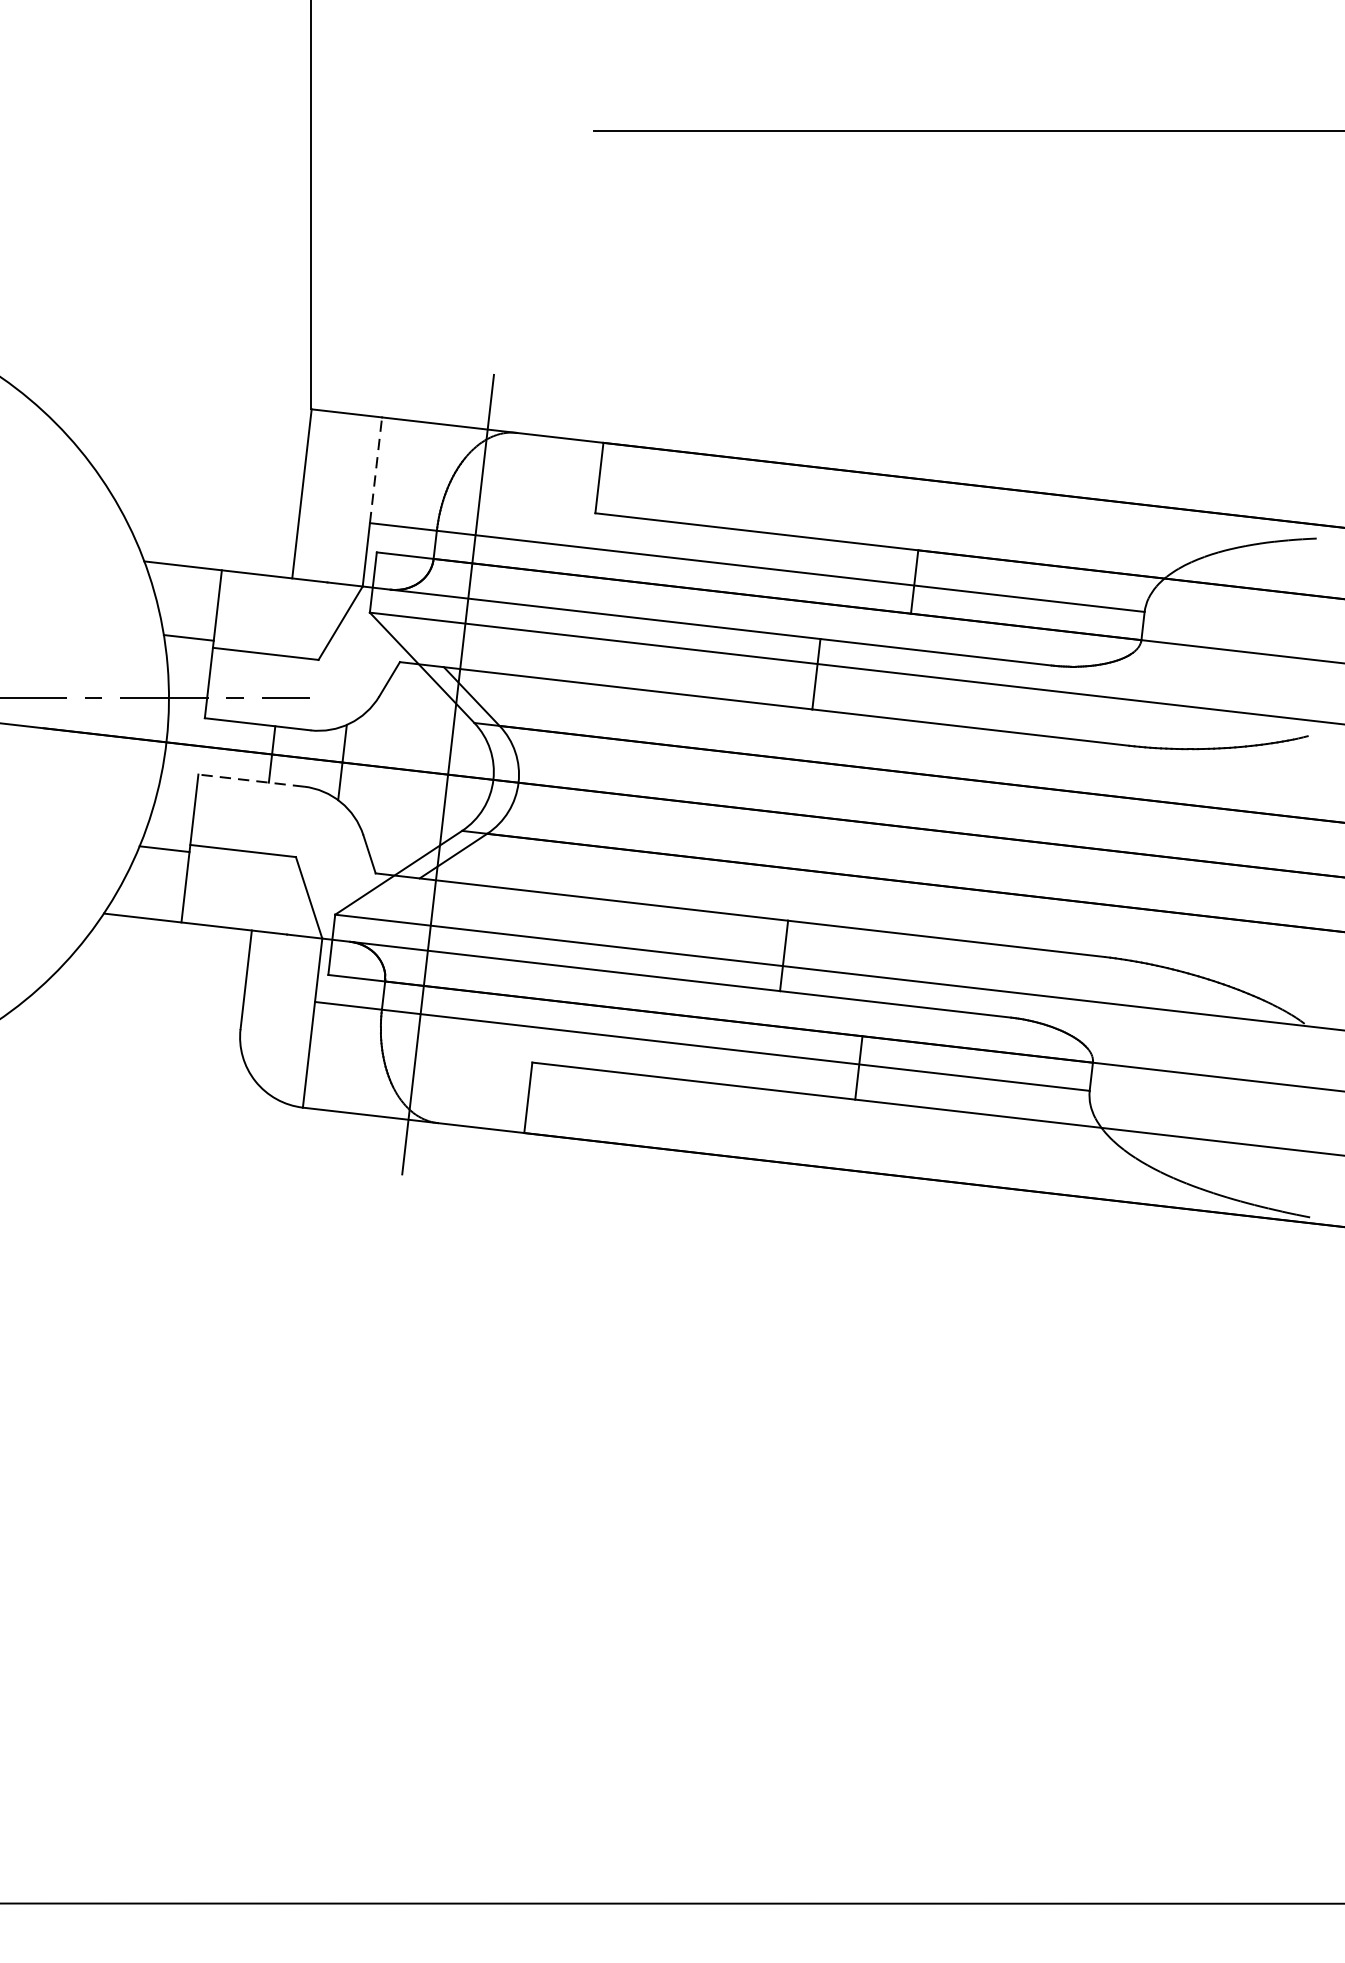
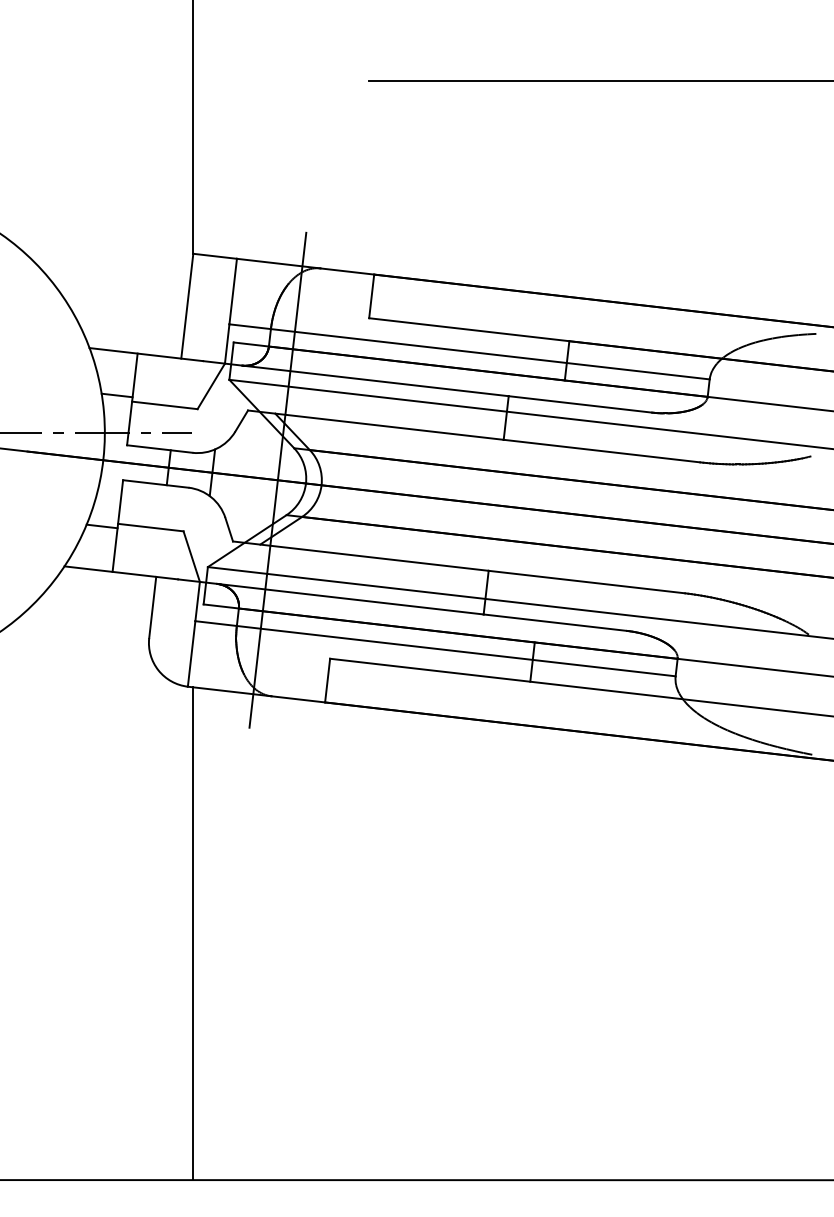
line: (376, 470) -> (233, 291), dashed -> solid
line: (250, 779) -> (155, 483), dashed -> solid
line: (310, 1505) -> (192, 933), added

